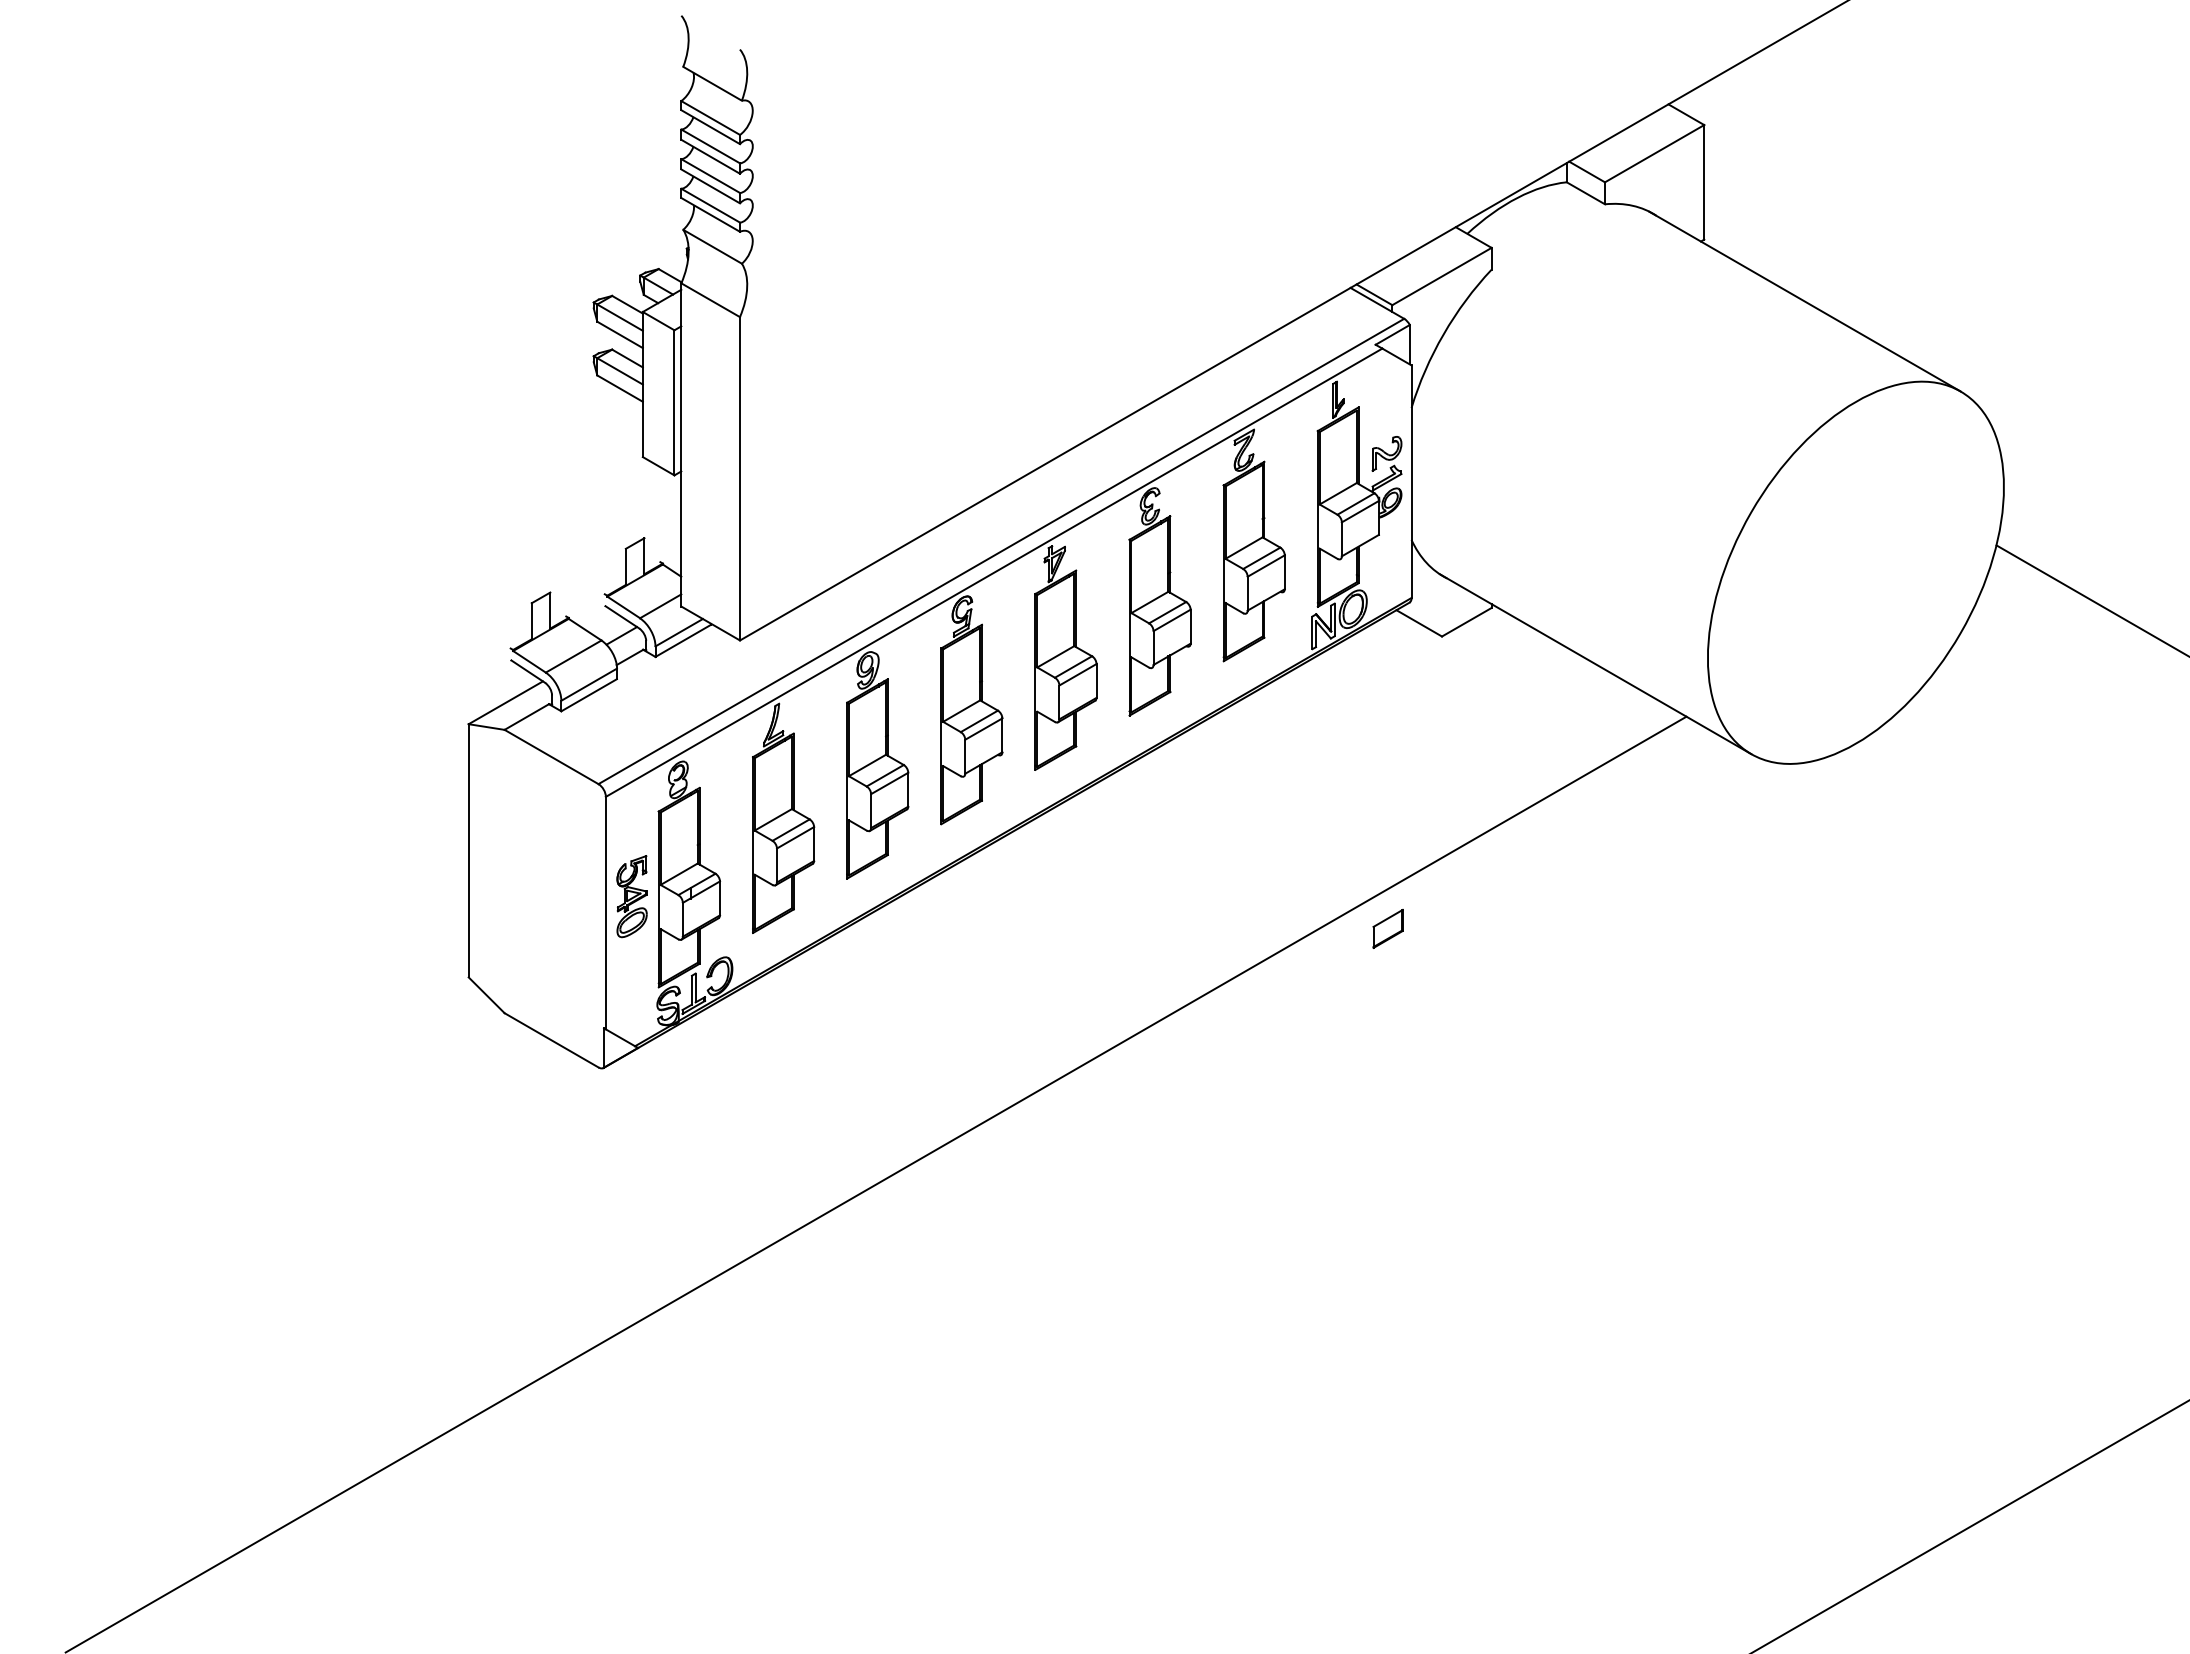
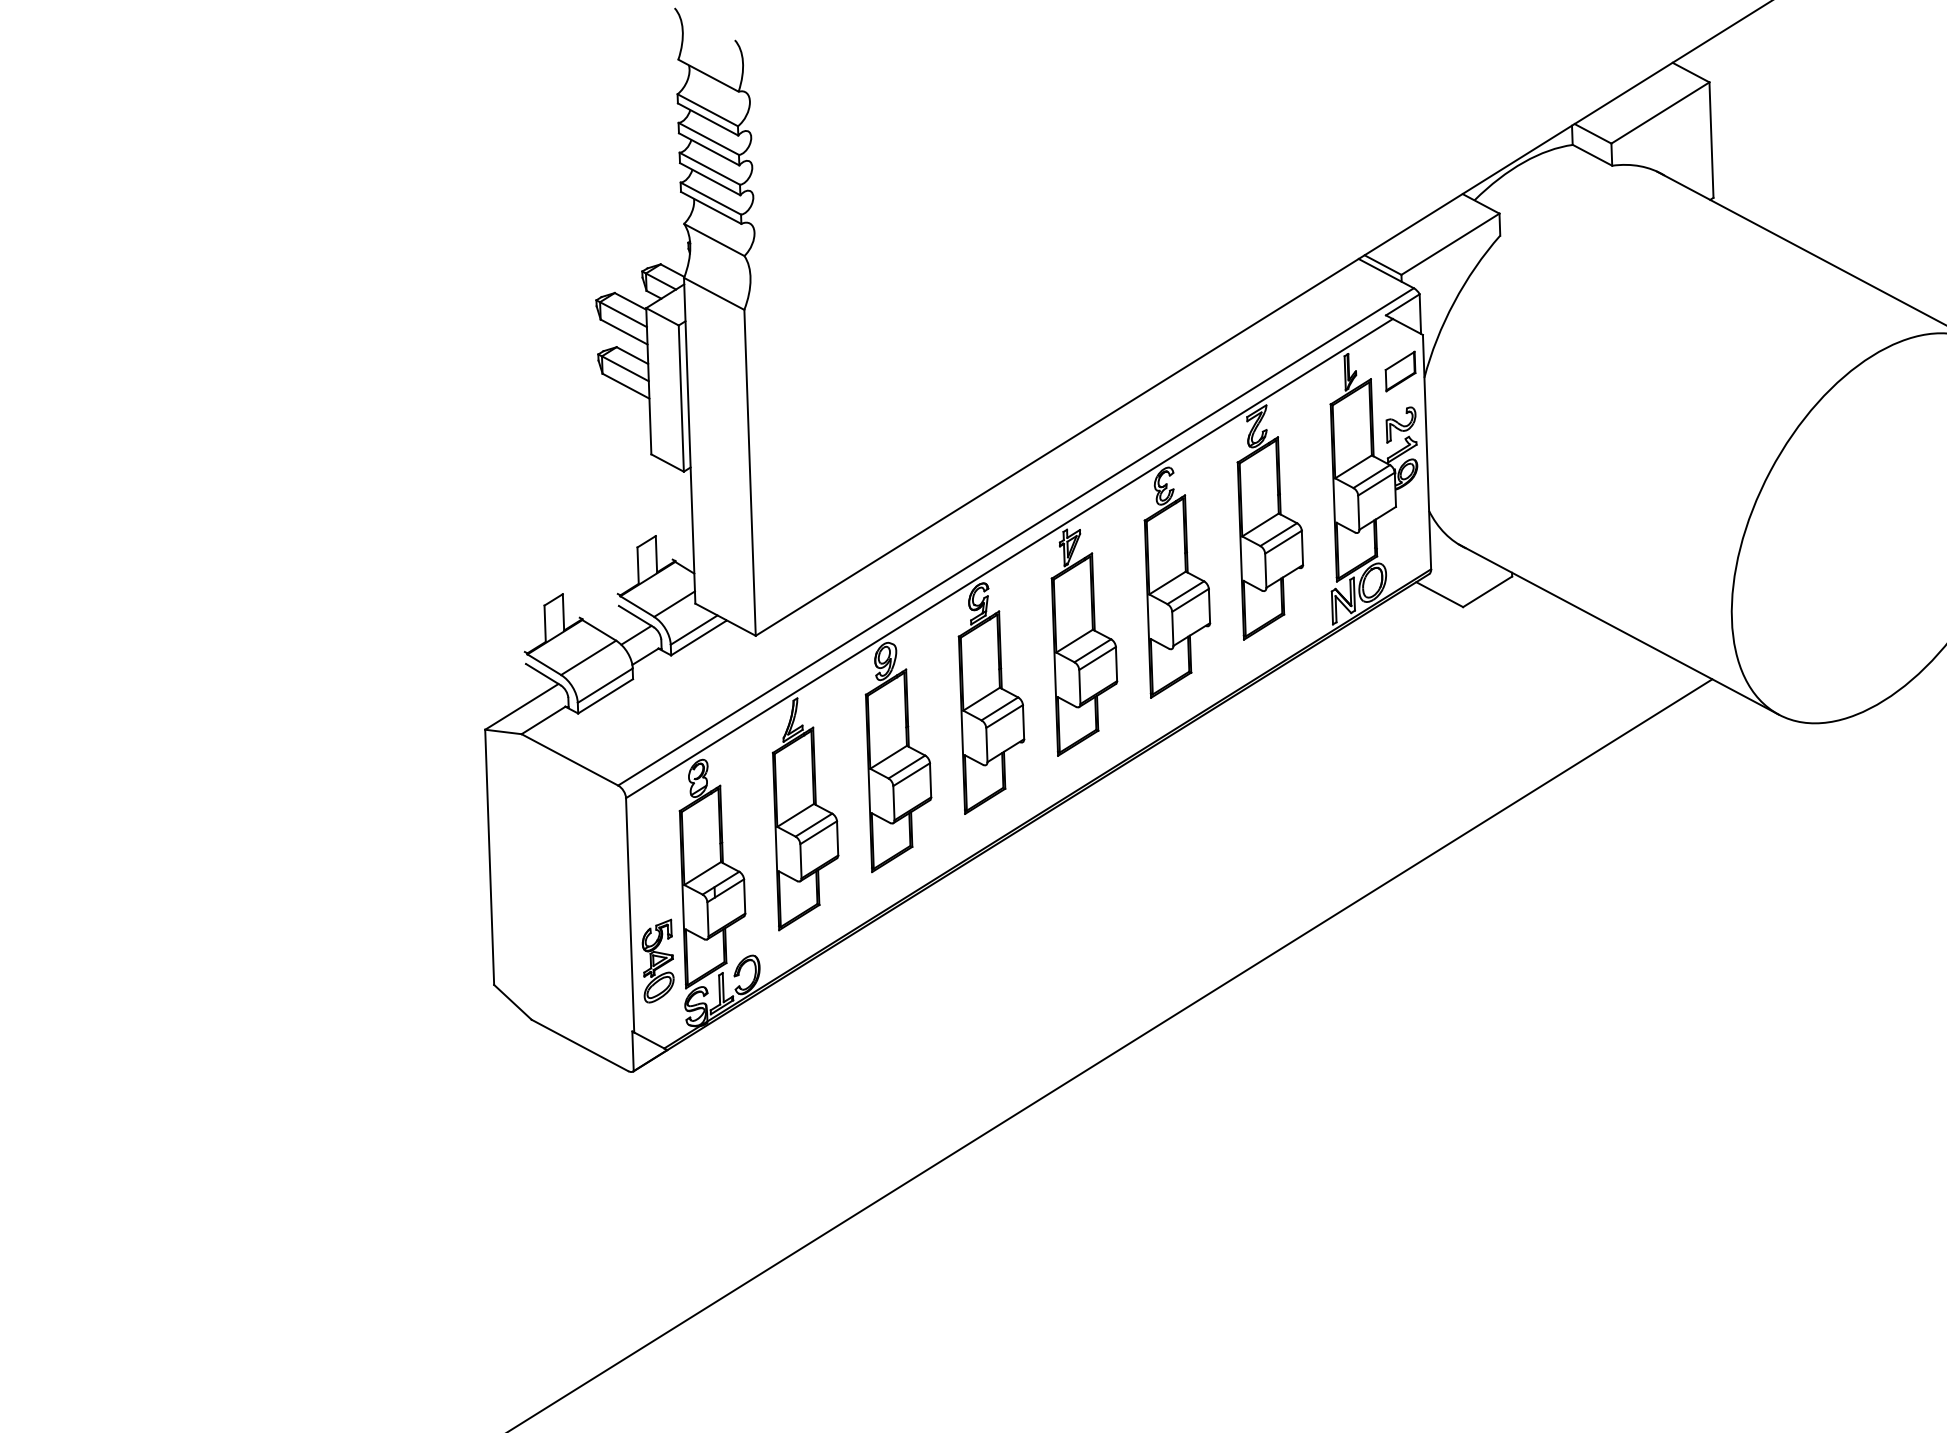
part: (631, 896) -> (657, 961), moved
part: (1387, 928) -> (1399, 371), moved

